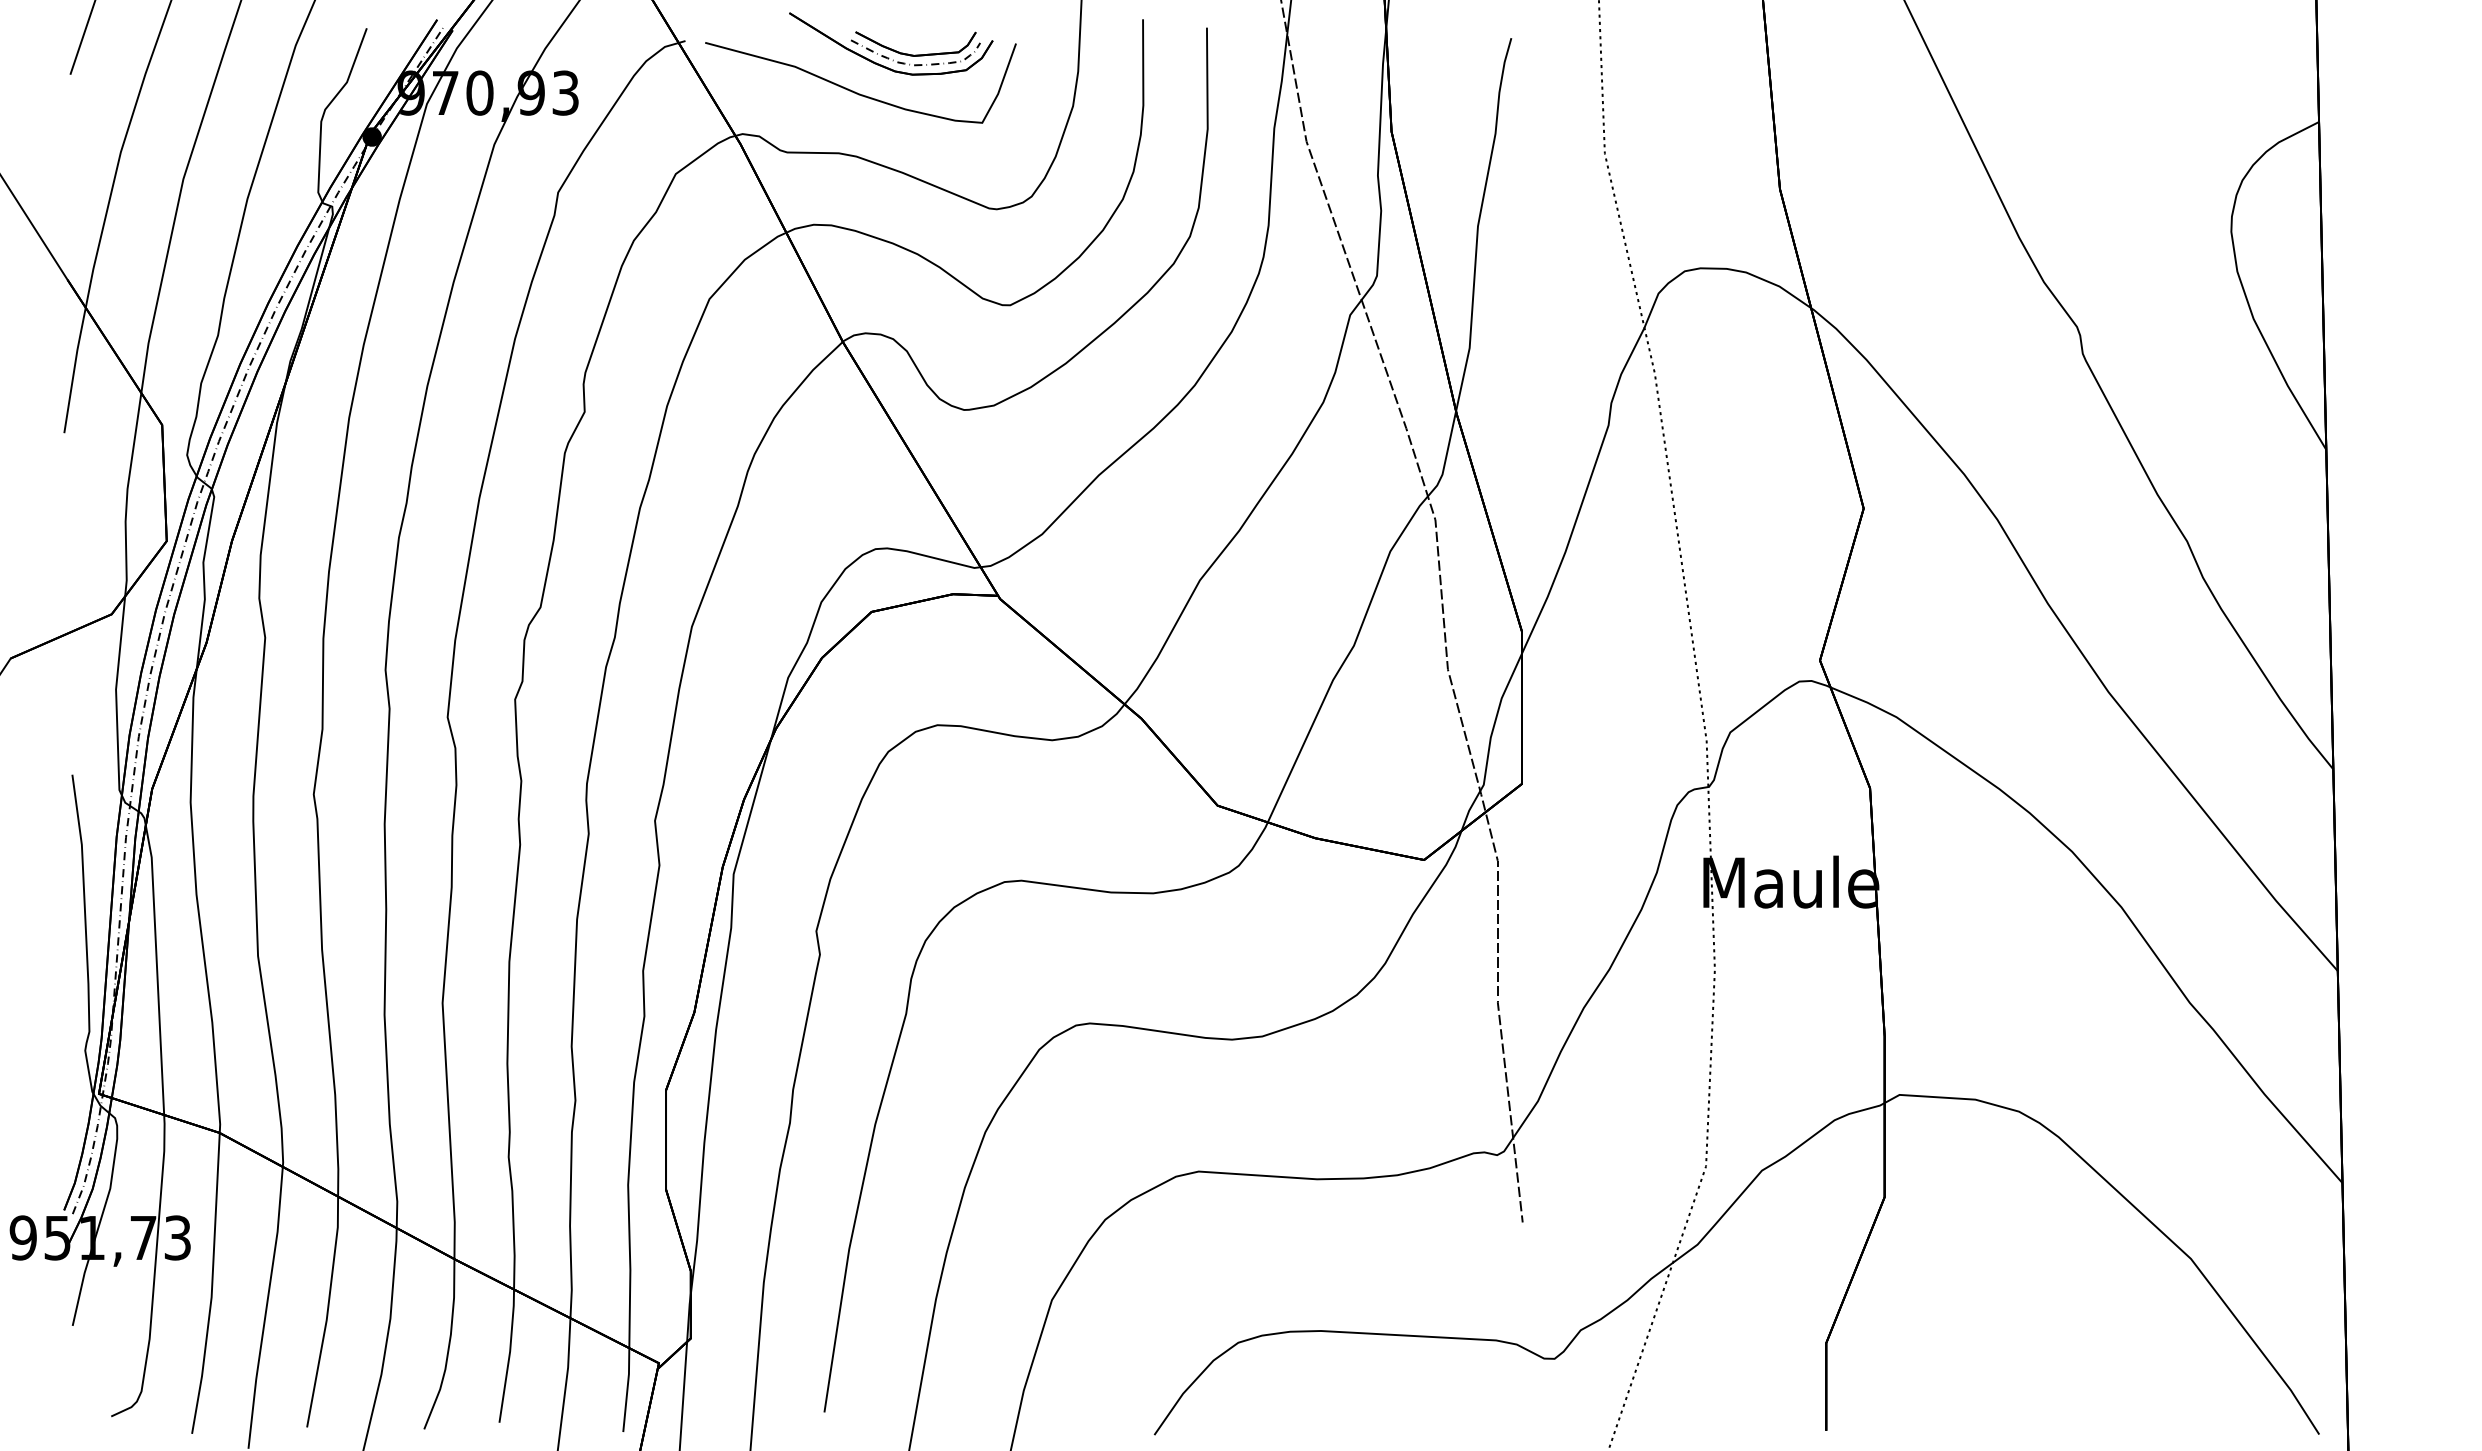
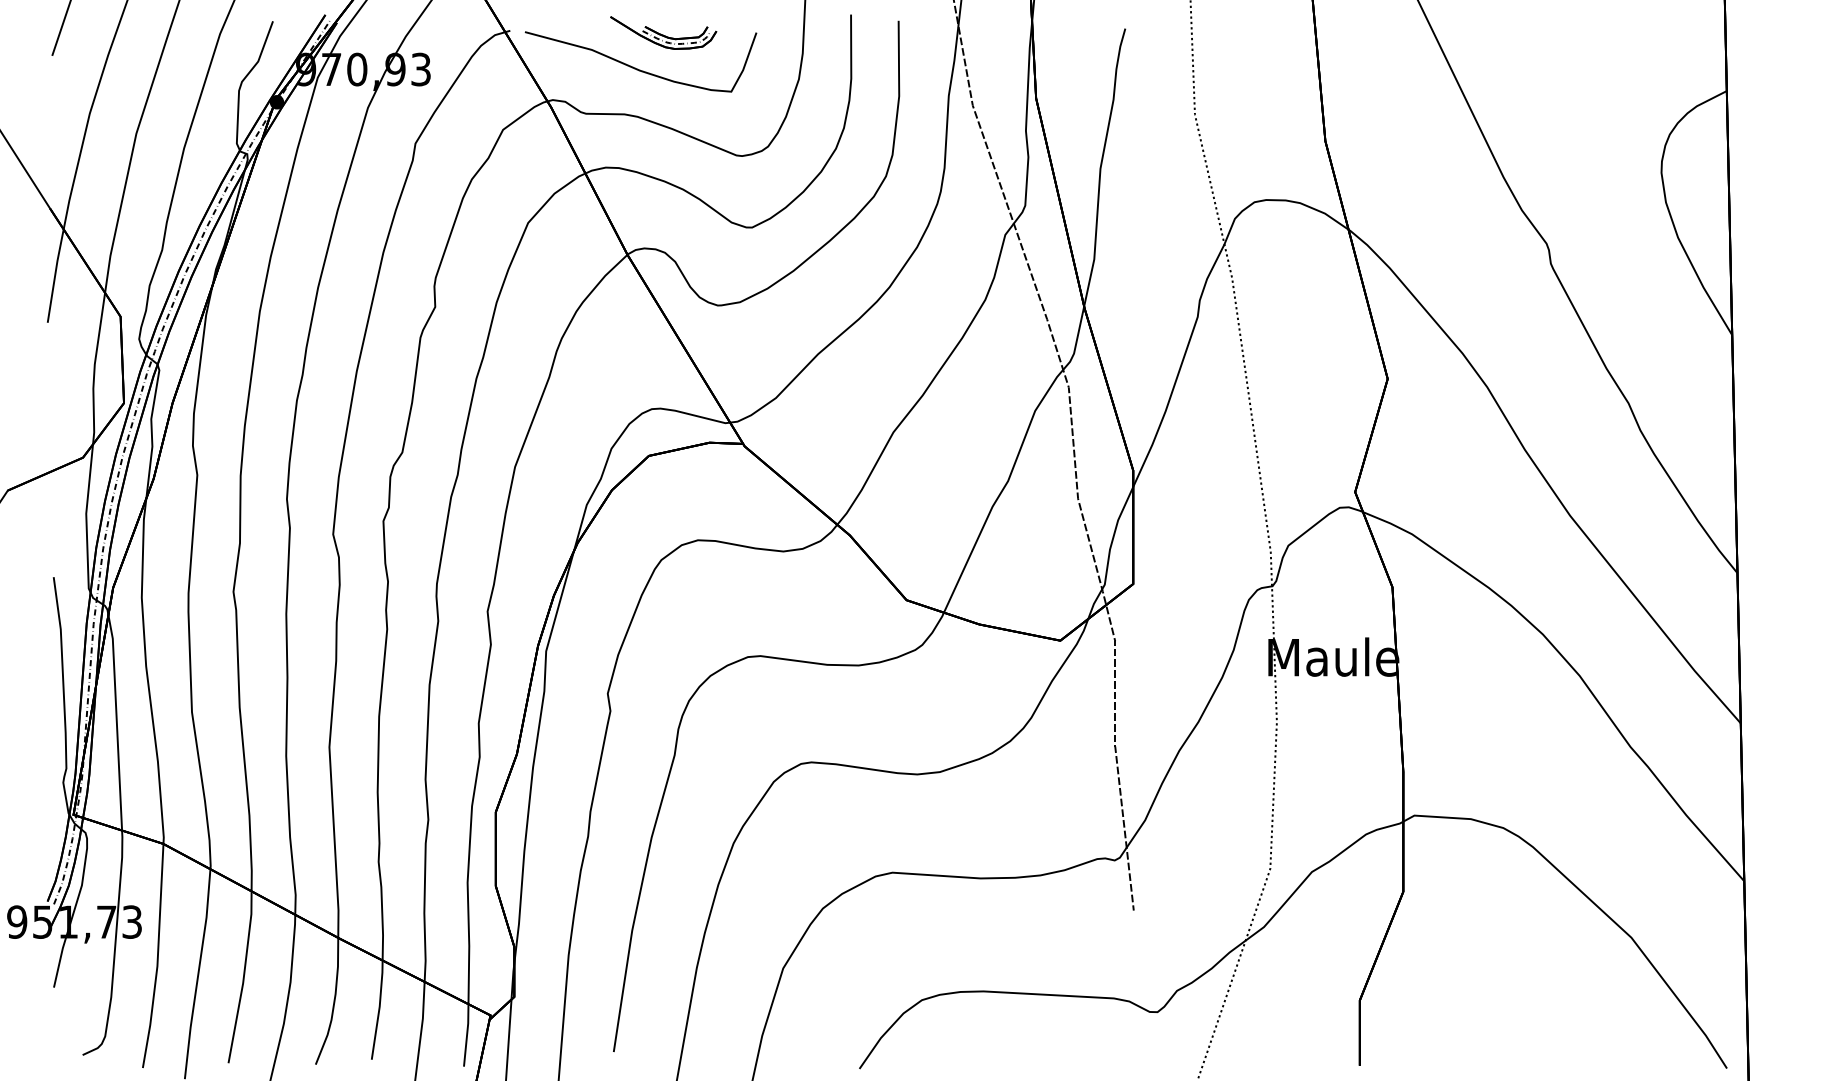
part: (891, 43) -> (663, 32), size x0.7

